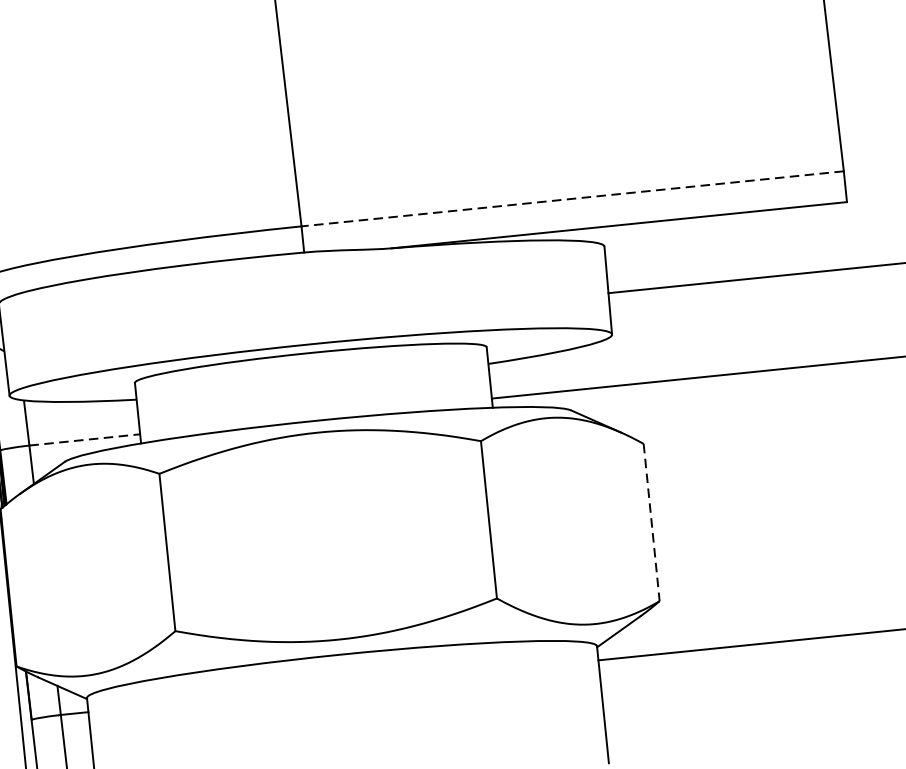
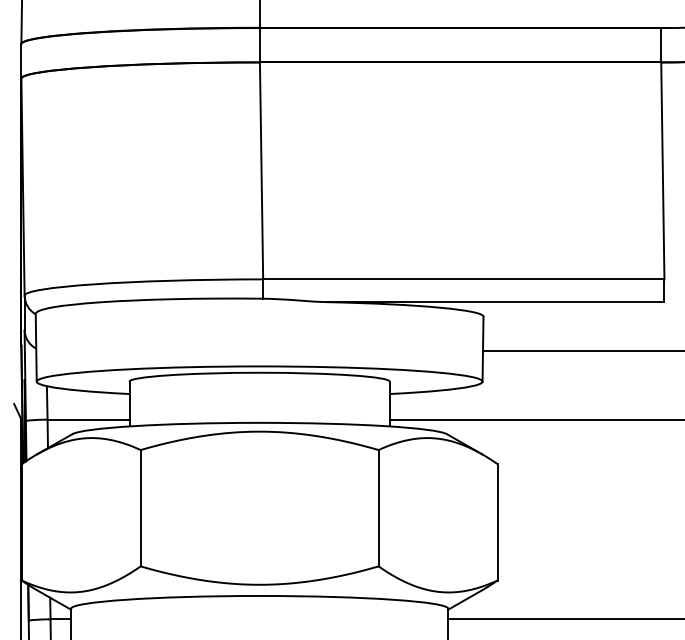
line: (572, 199) -> (463, 279), dashed -> solid
line: (84, 439) -> (88, 419), dashed -> solid
line: (651, 522) -> (497, 522), dashed -> solid

